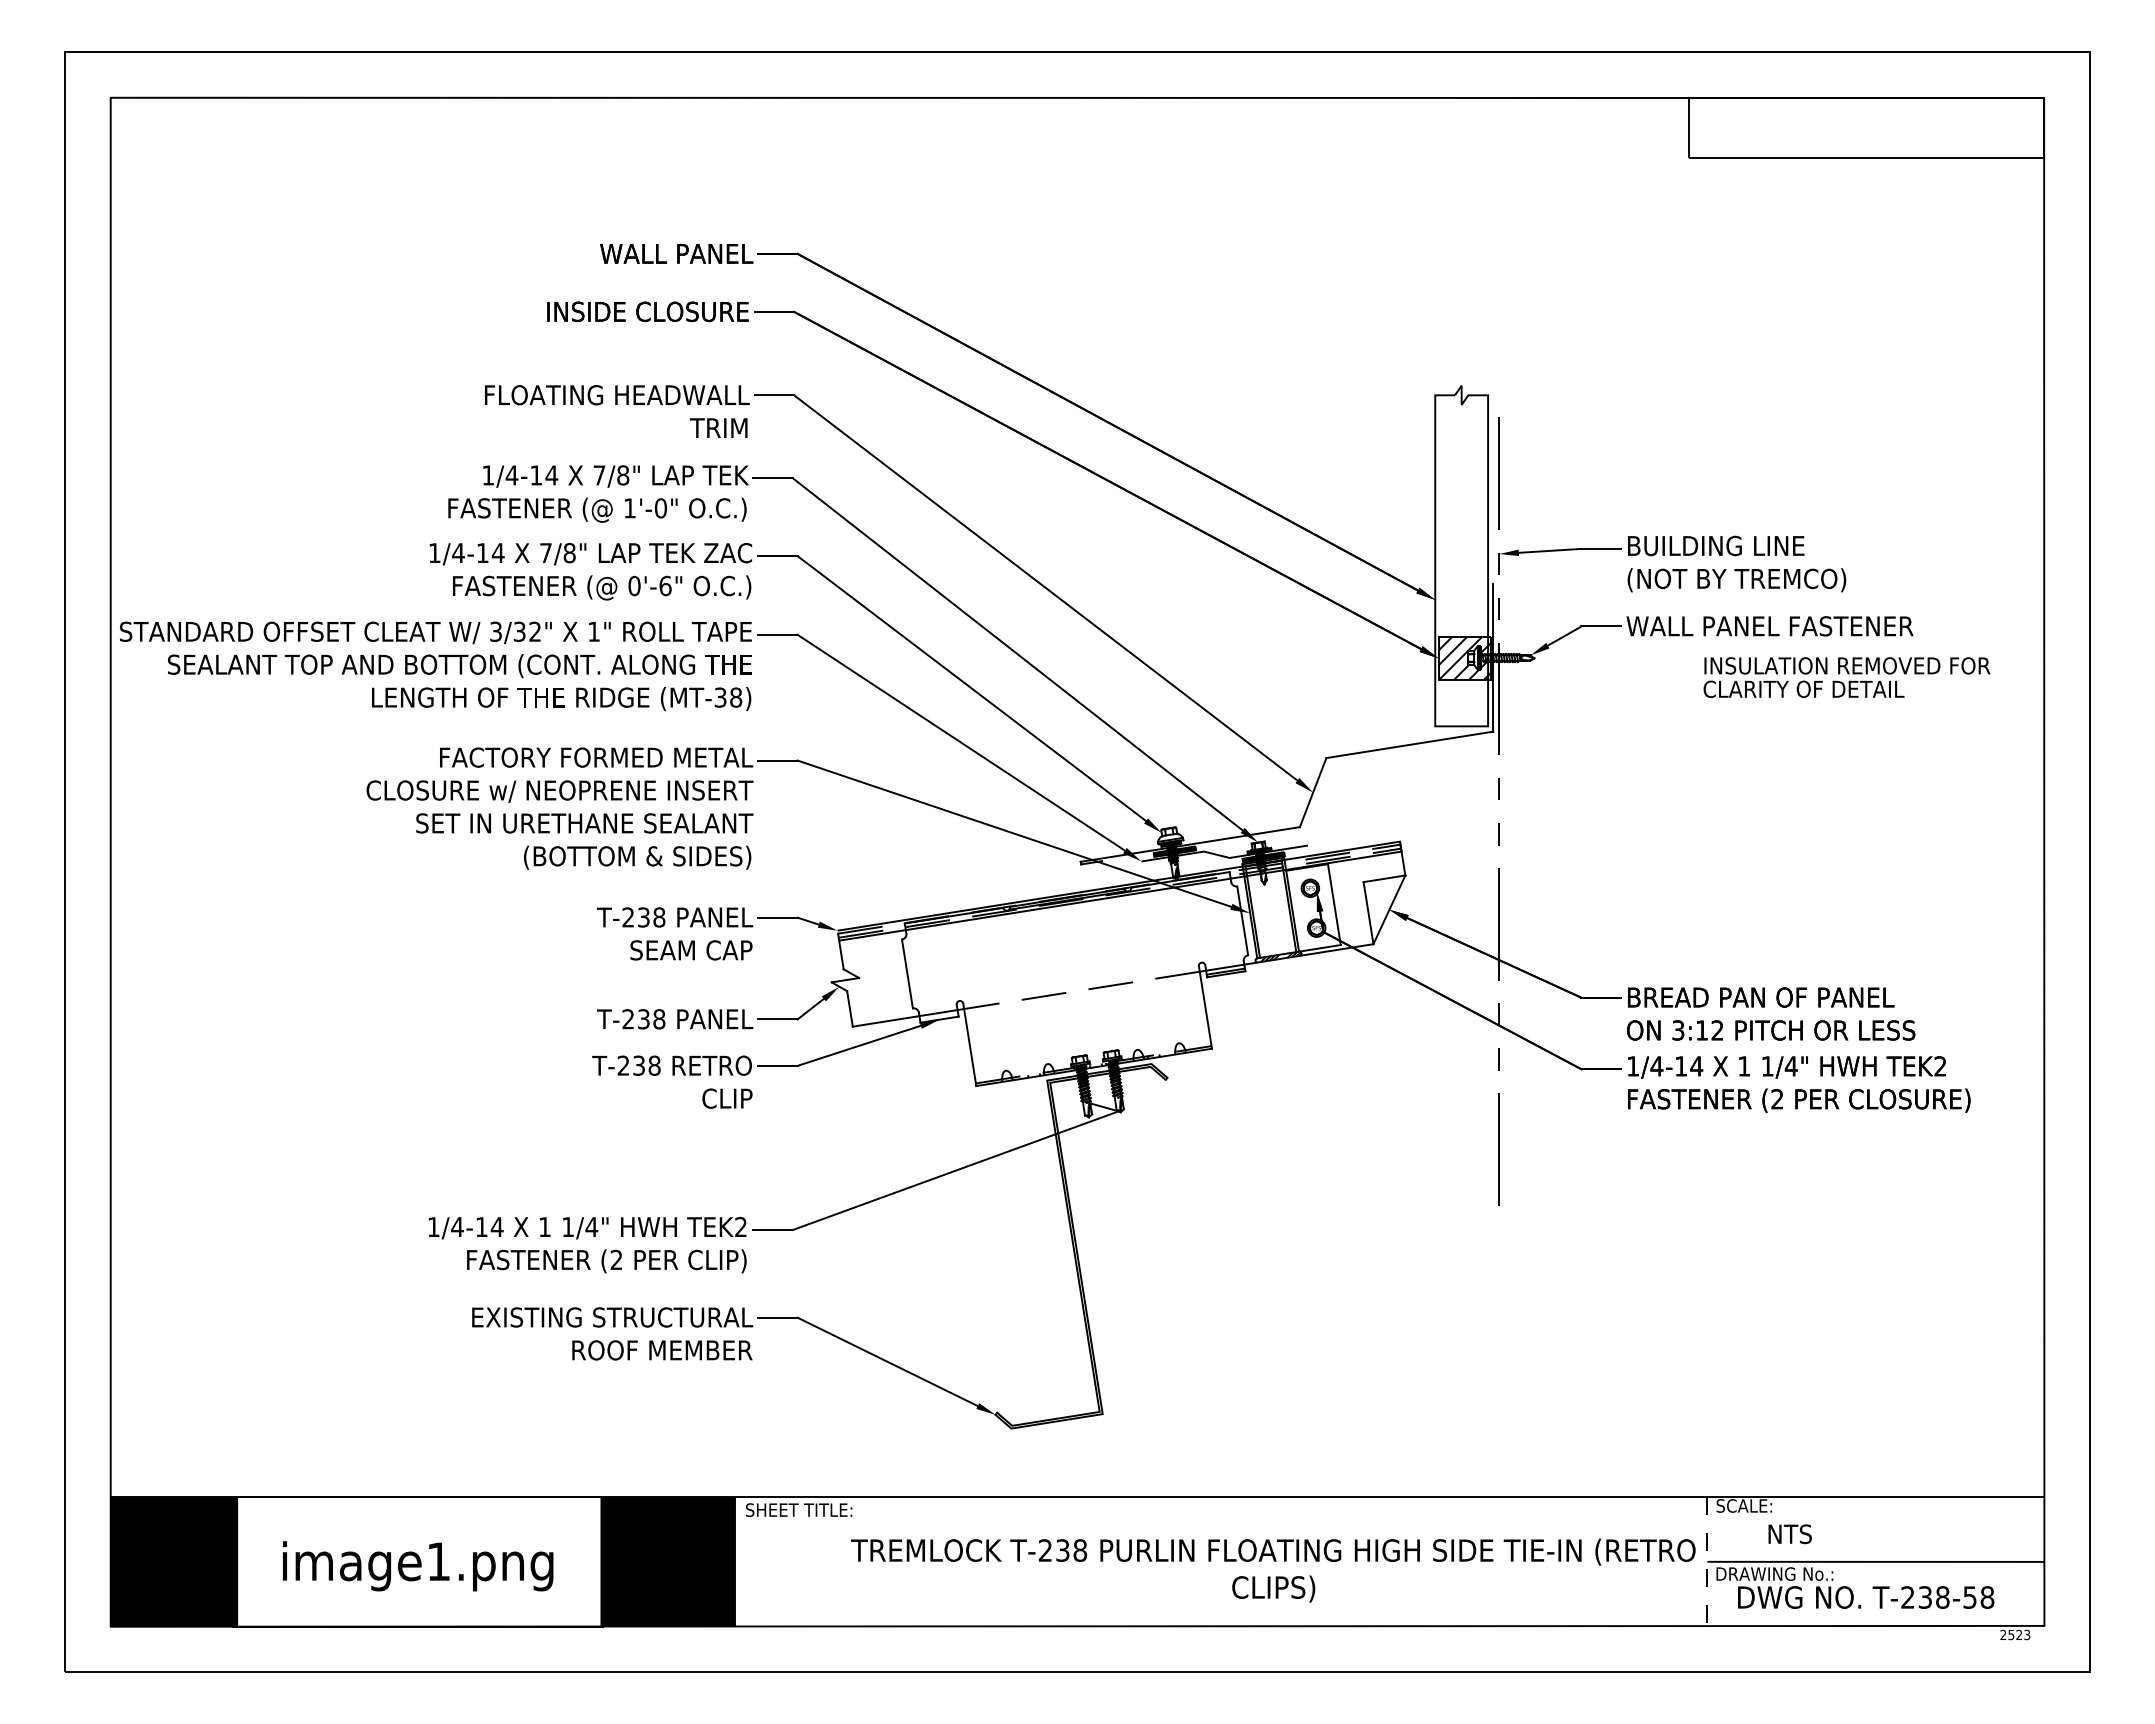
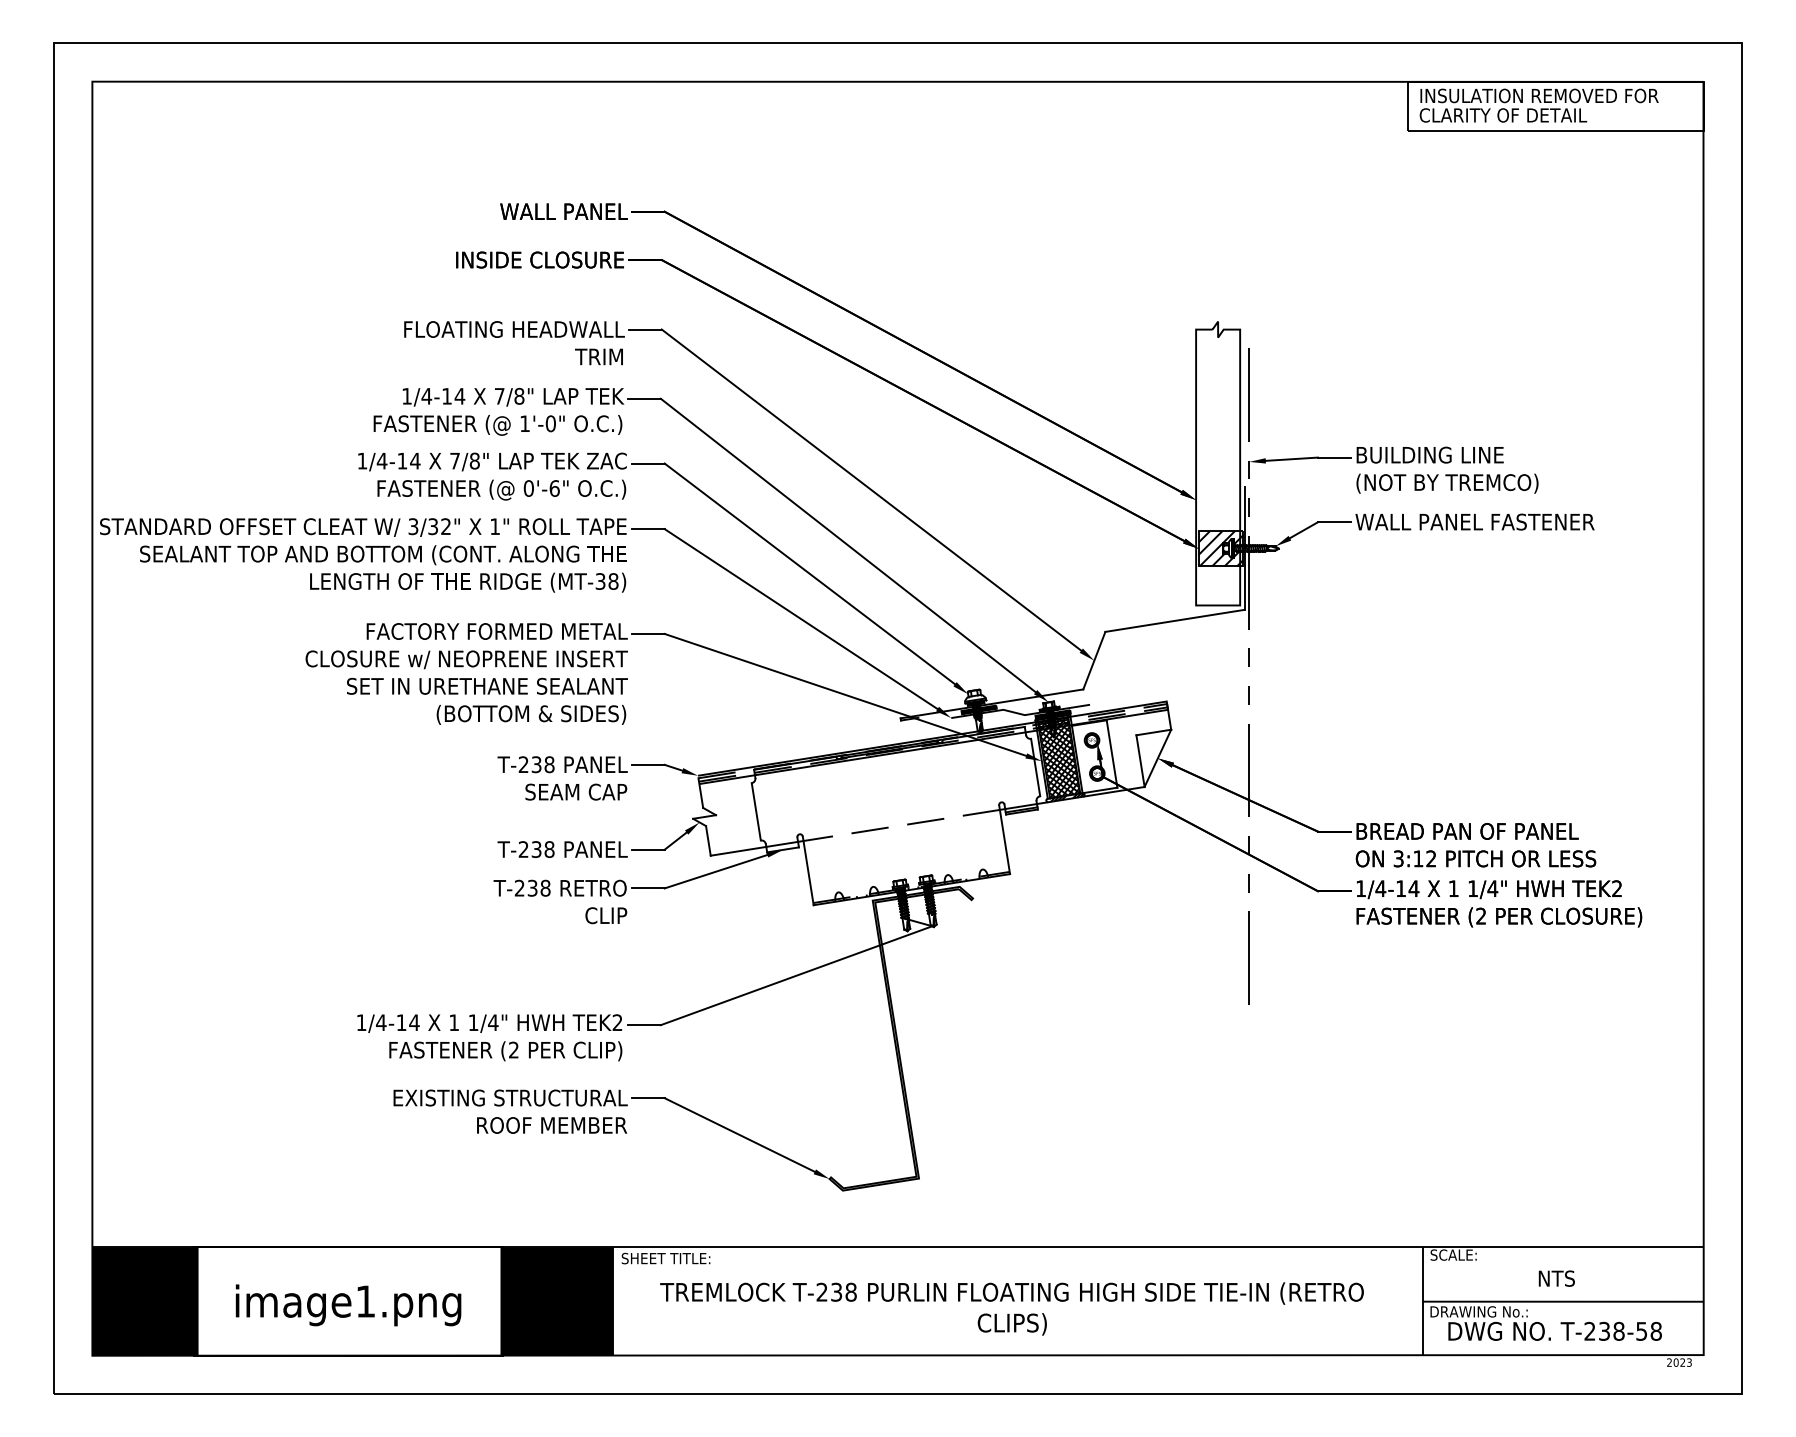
text: (1846, 677) -> (1538, 105), moved
hatch: (1271, 908) -> (1059, 757), added
text: (1789, 1534) -> (1556, 1278), moved
line: (1707, 1561) -> (1422, 1301), dashed -> solid
text: (1273, 1570) -> (1012, 1308), moved
text: (2011, 1634) -> (1676, 1362), 2523 -> 2023

